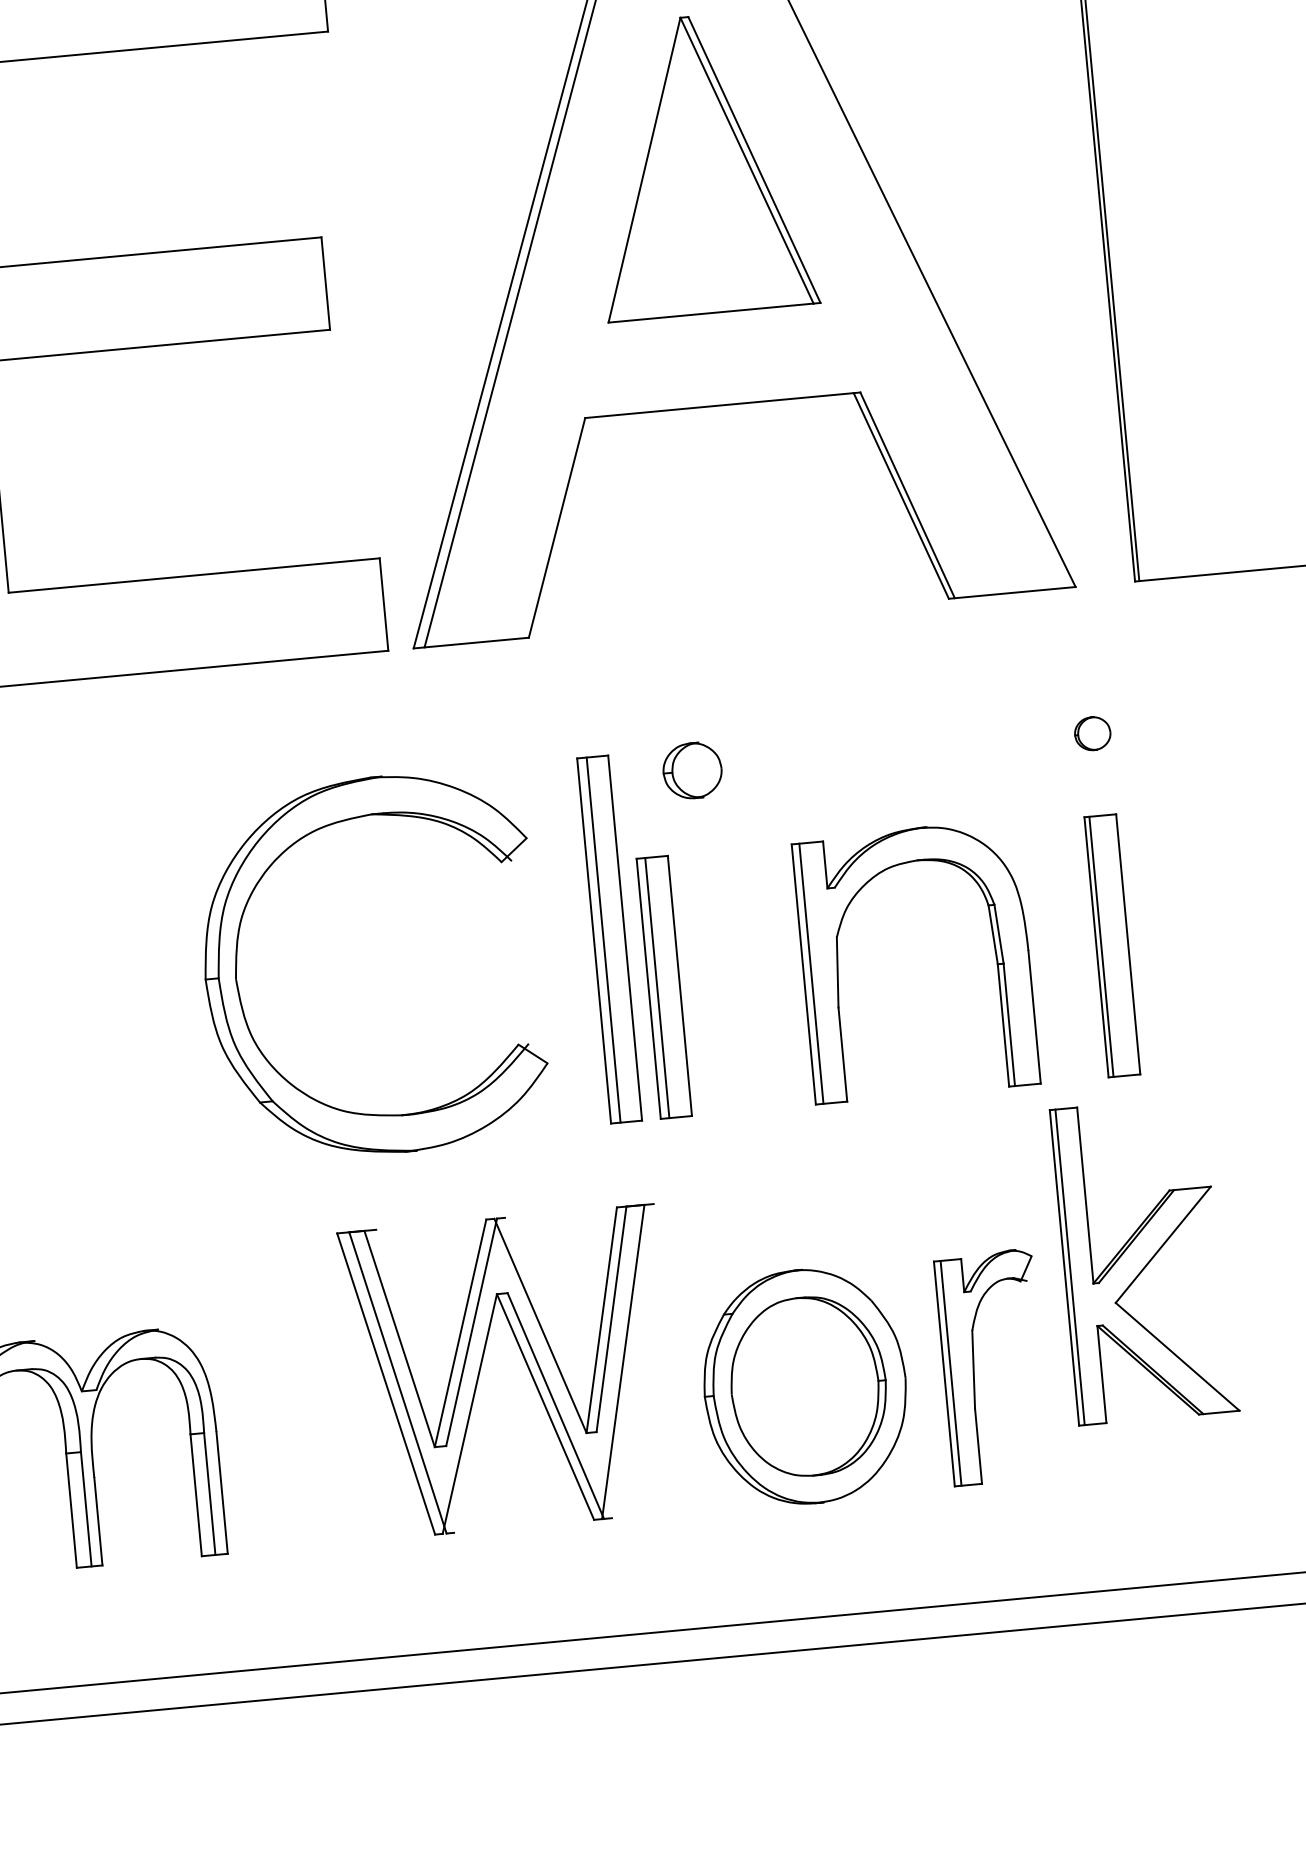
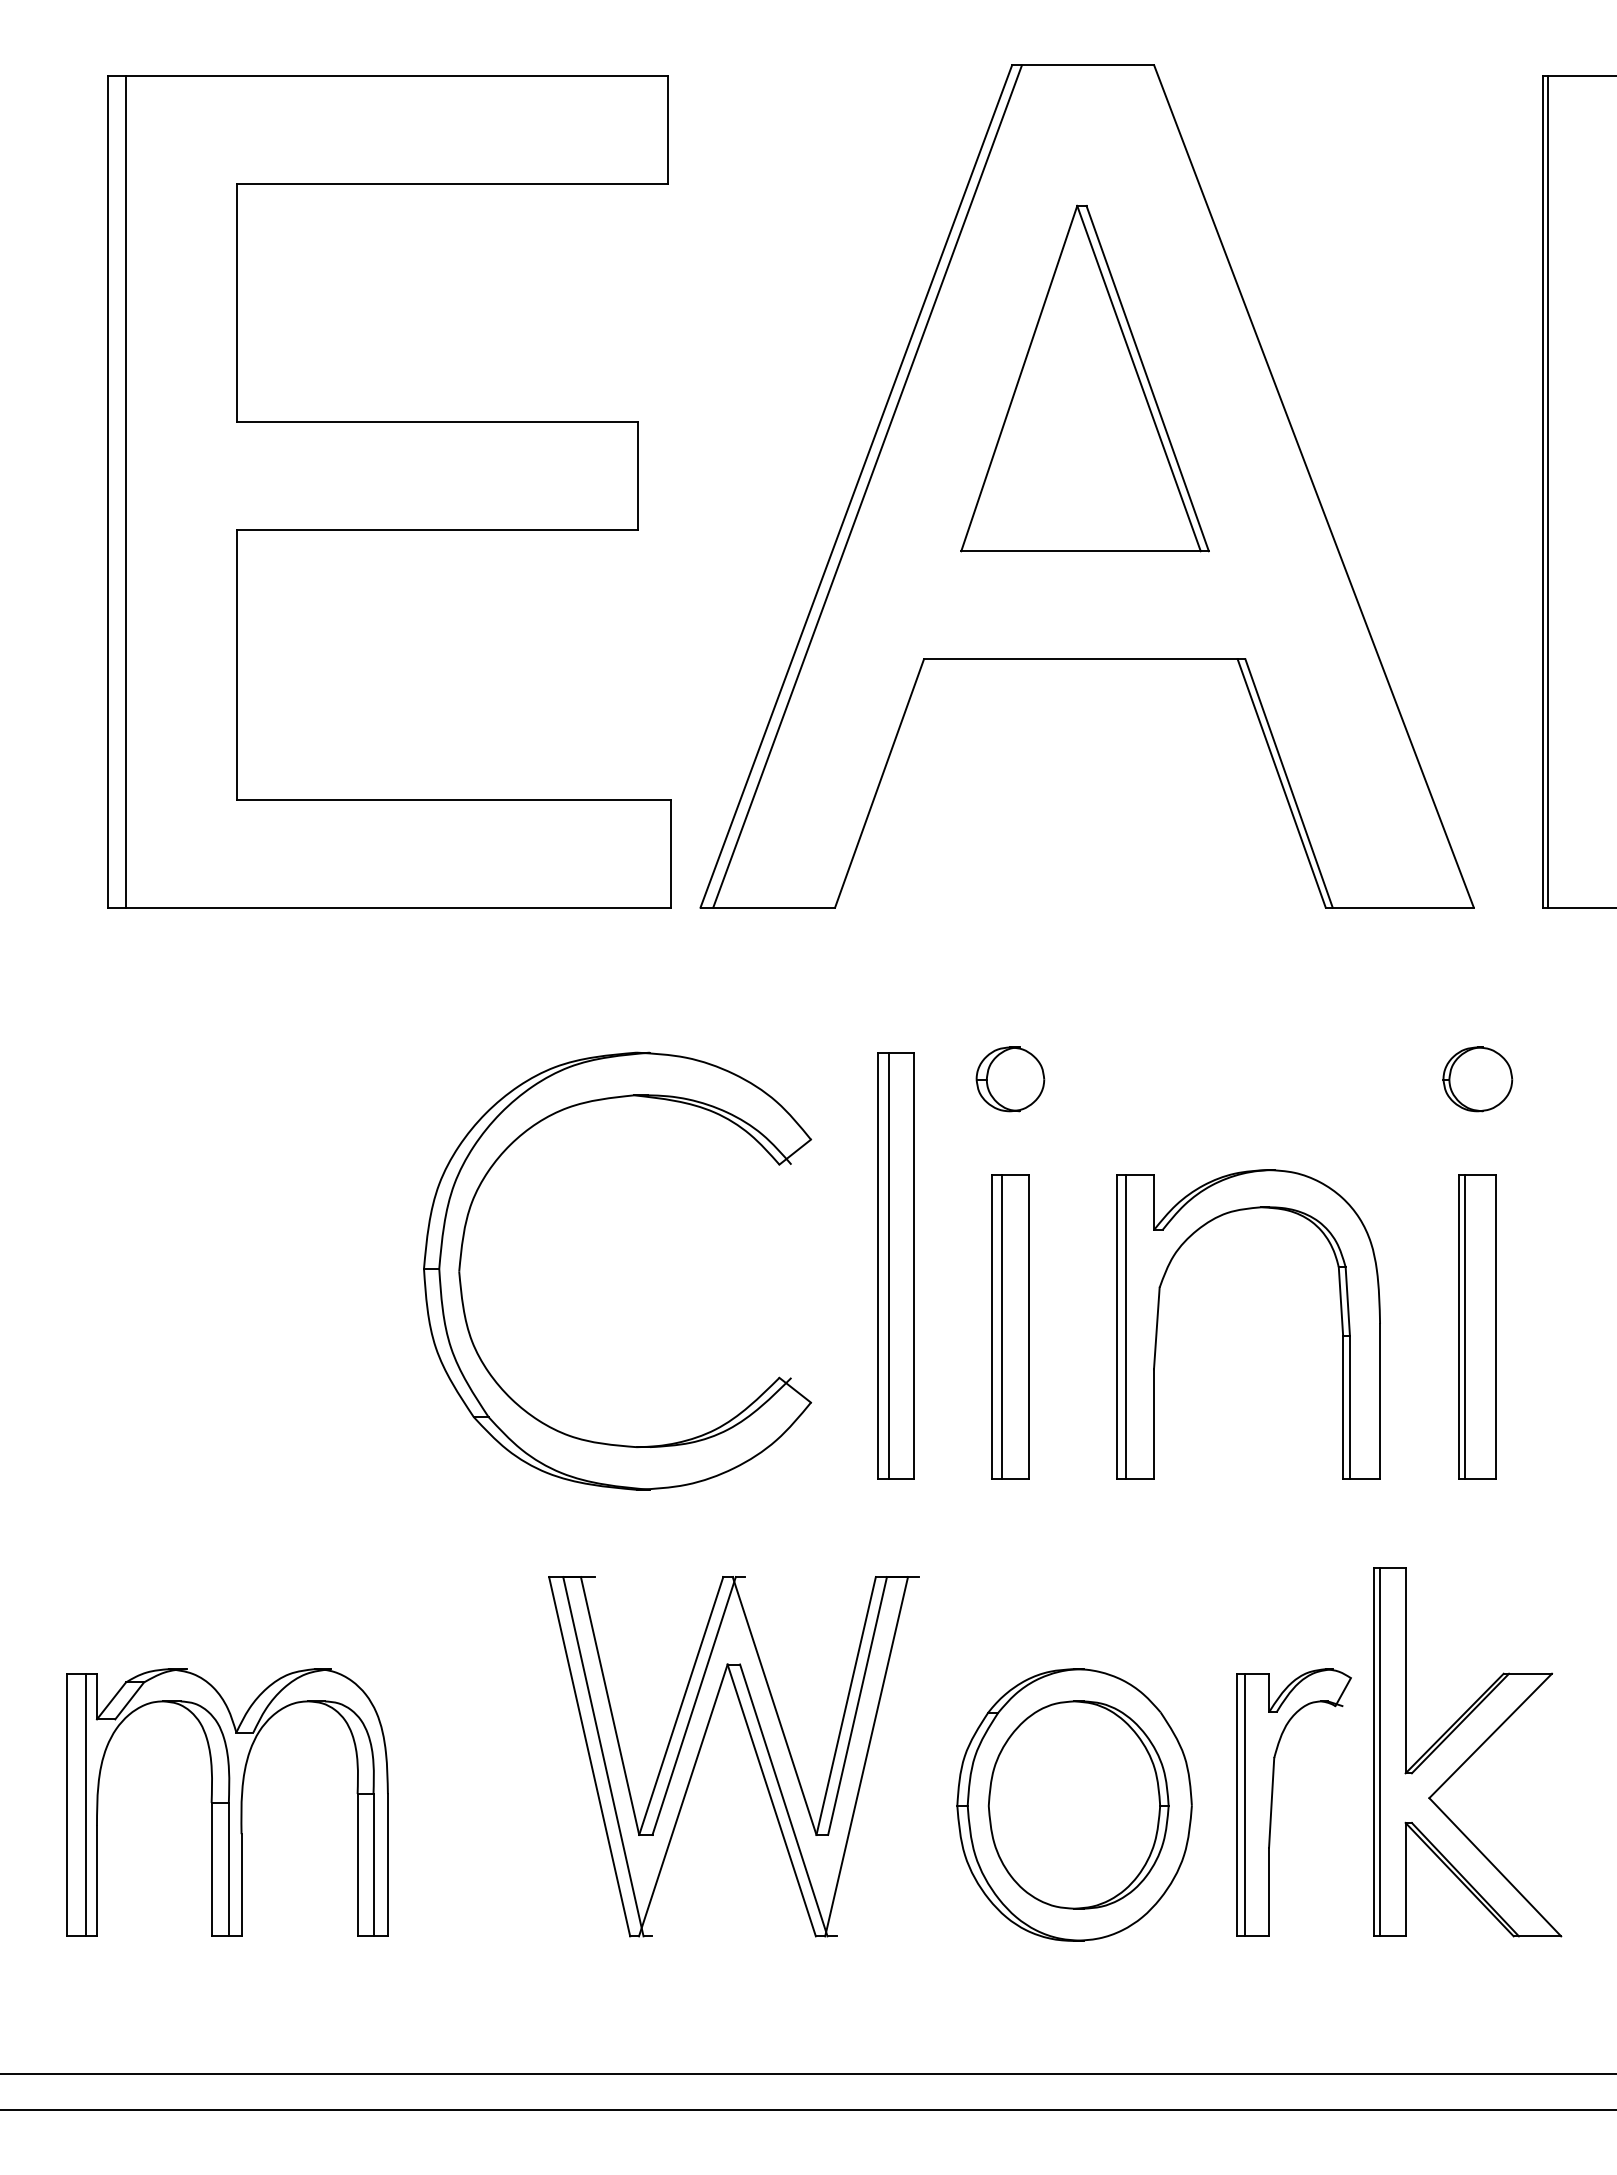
part: (1092, 733) -> (1477, 1079), size x1.67
part: (664, 986) -> (1010, 1326), moved
part: (1144, 1260) -> (1467, 1752), moved

